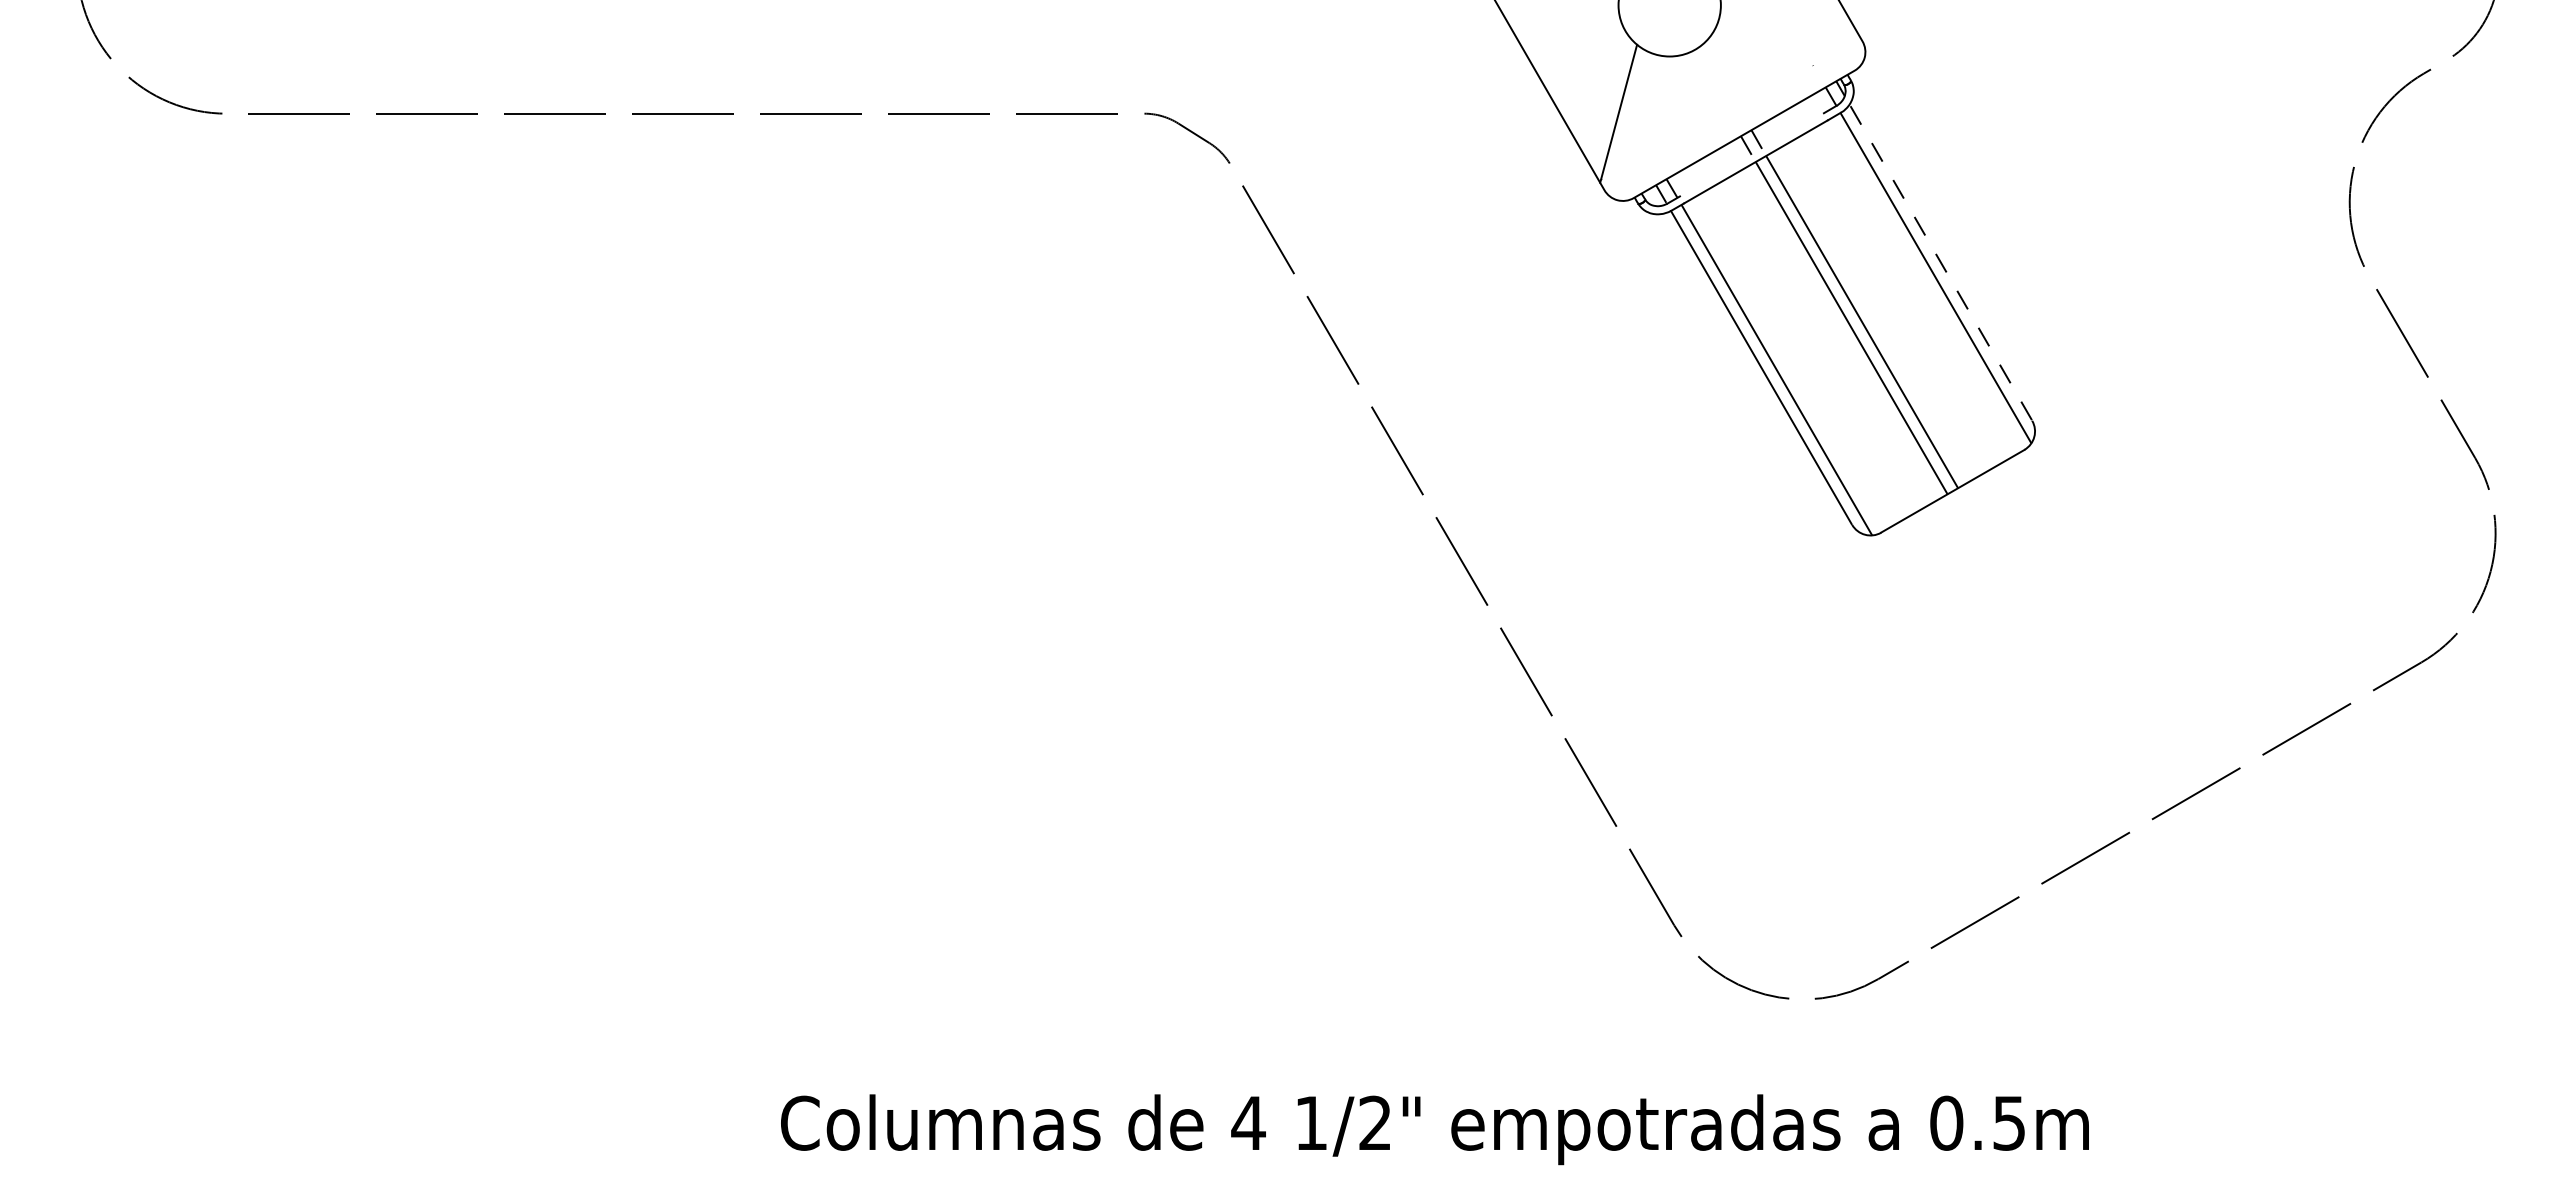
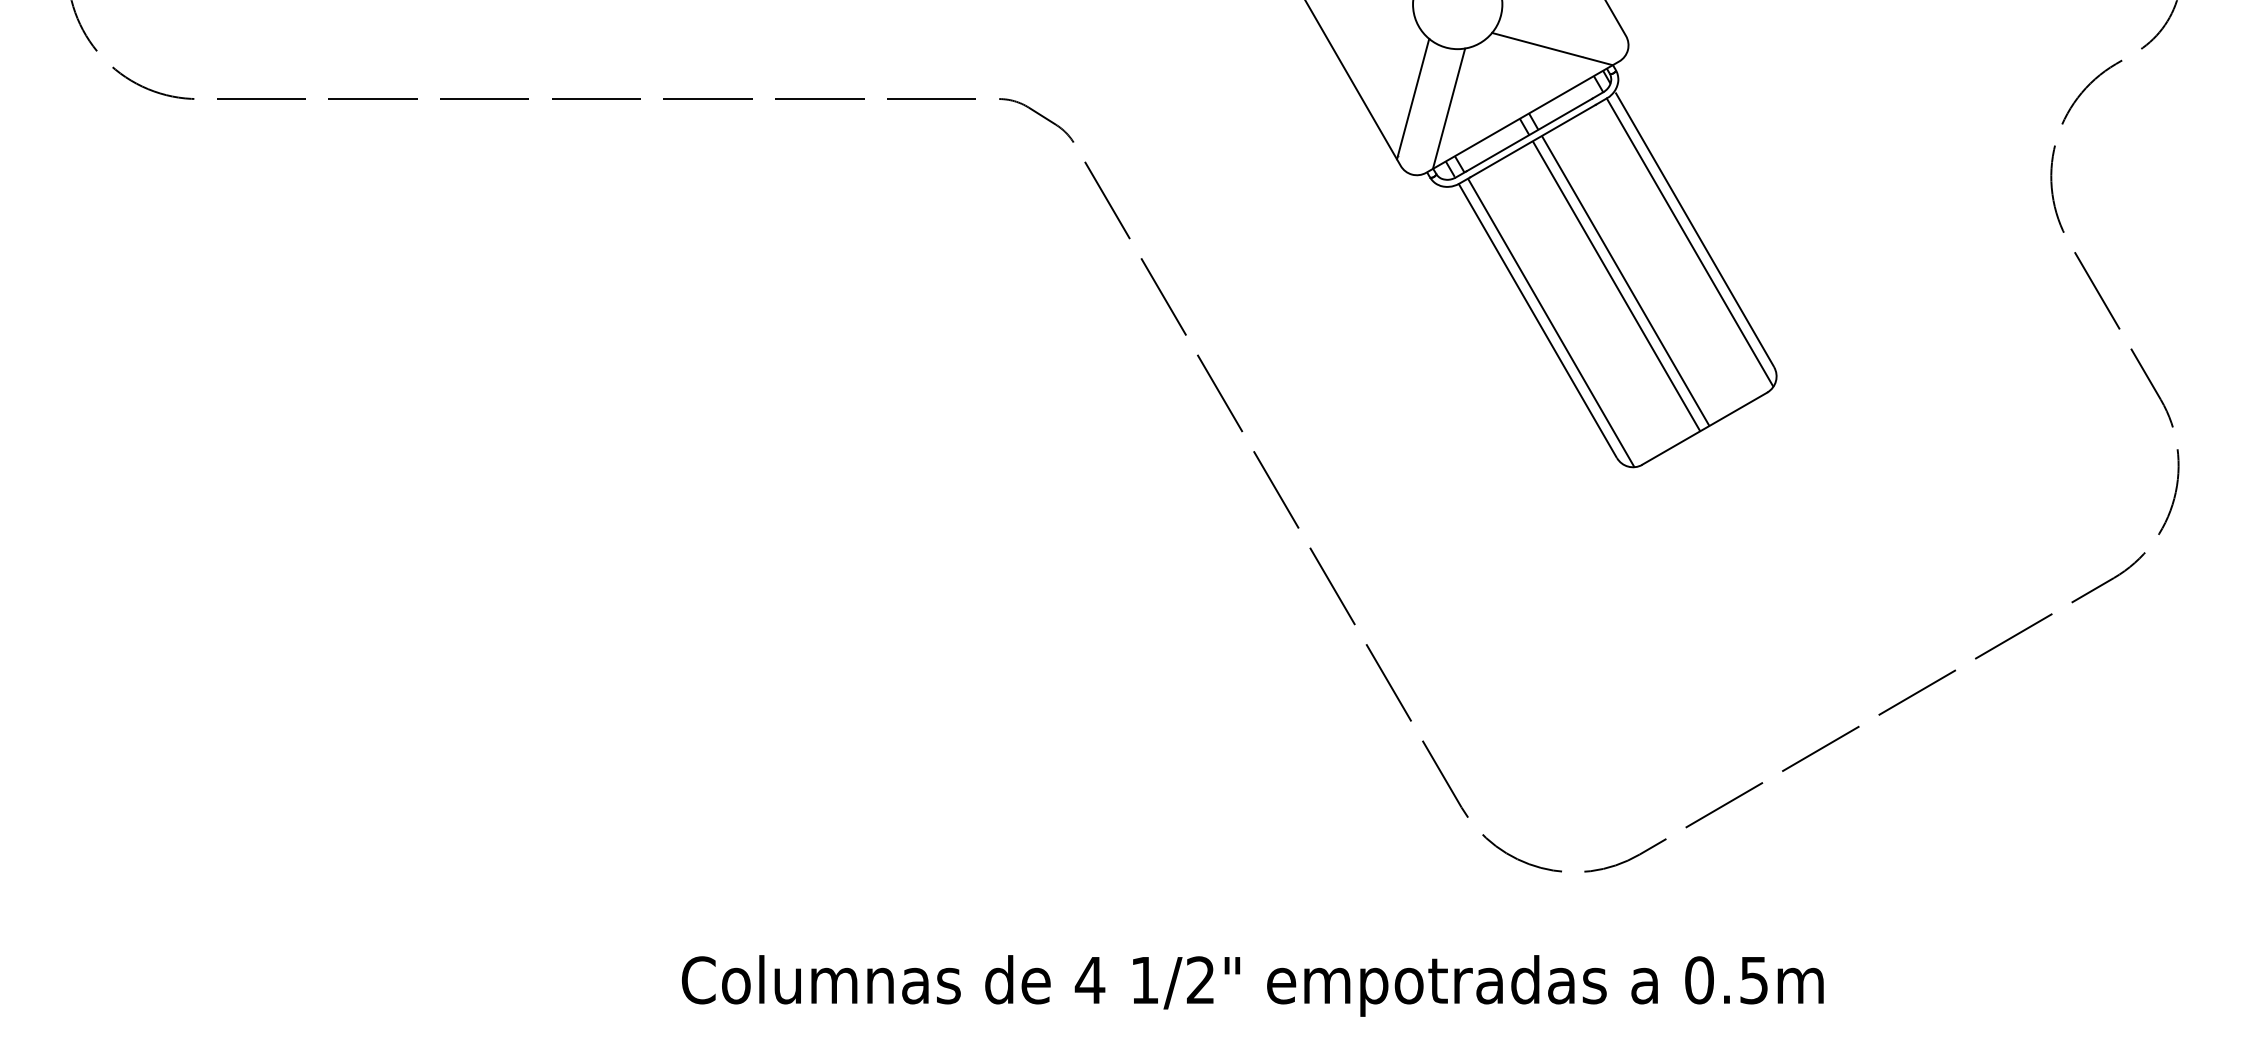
line: (1778, 55) -> (1552, 48), added
line: (1659, 124) -> (1448, 108), added
line: (1751, 154) -> (1529, 134), added
line: (1941, 263) -> (1694, 229), dashed -> solid

